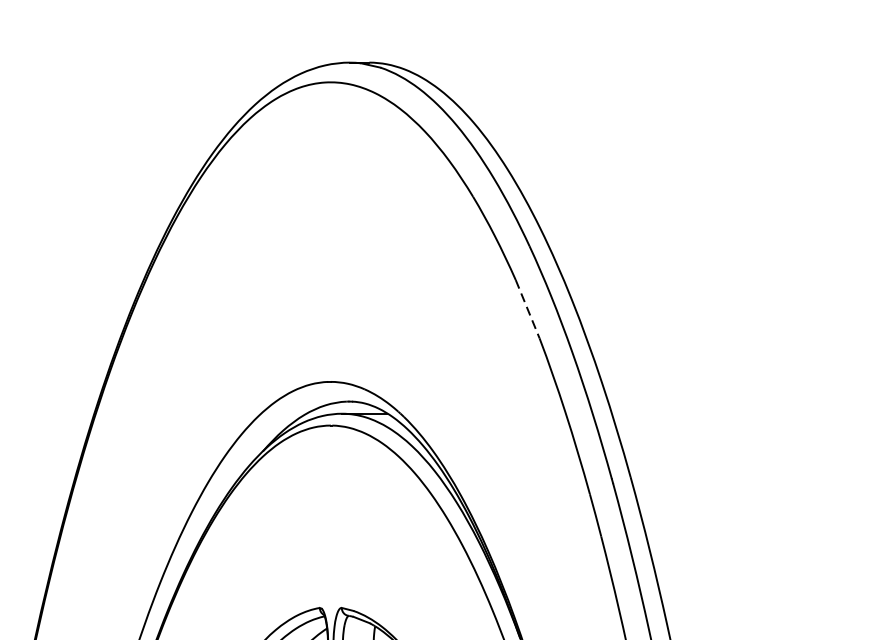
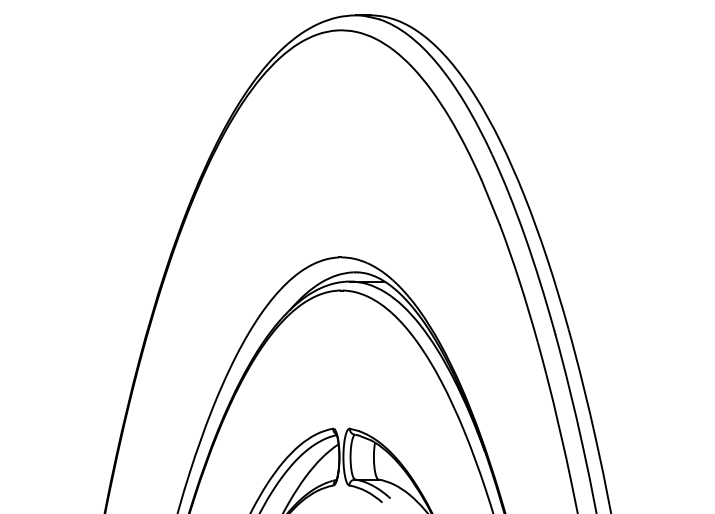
line: (527, 309) -> (490, 202), dashed -> solid

